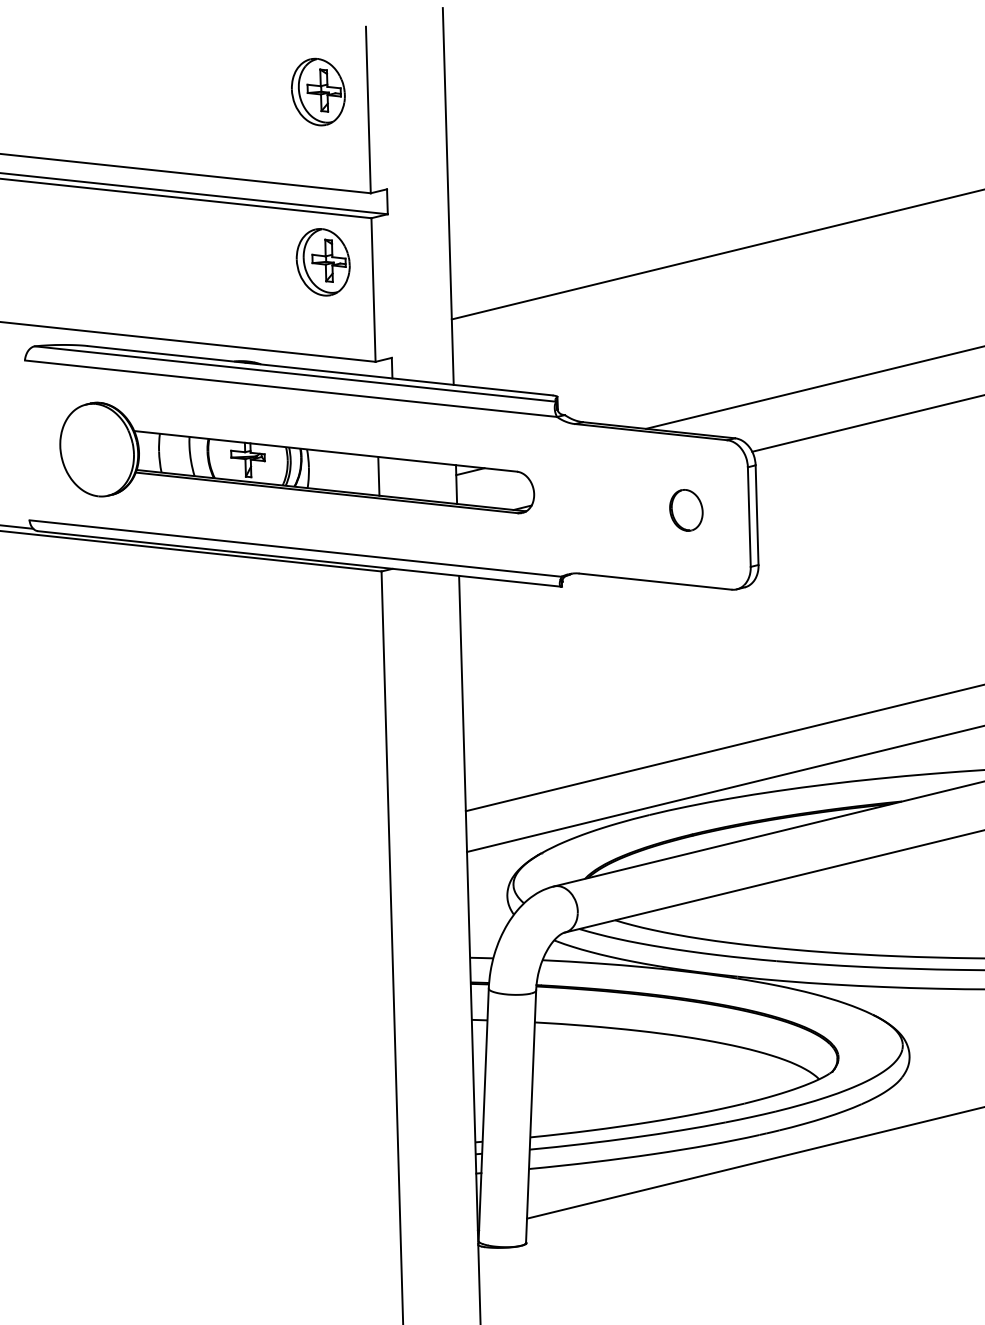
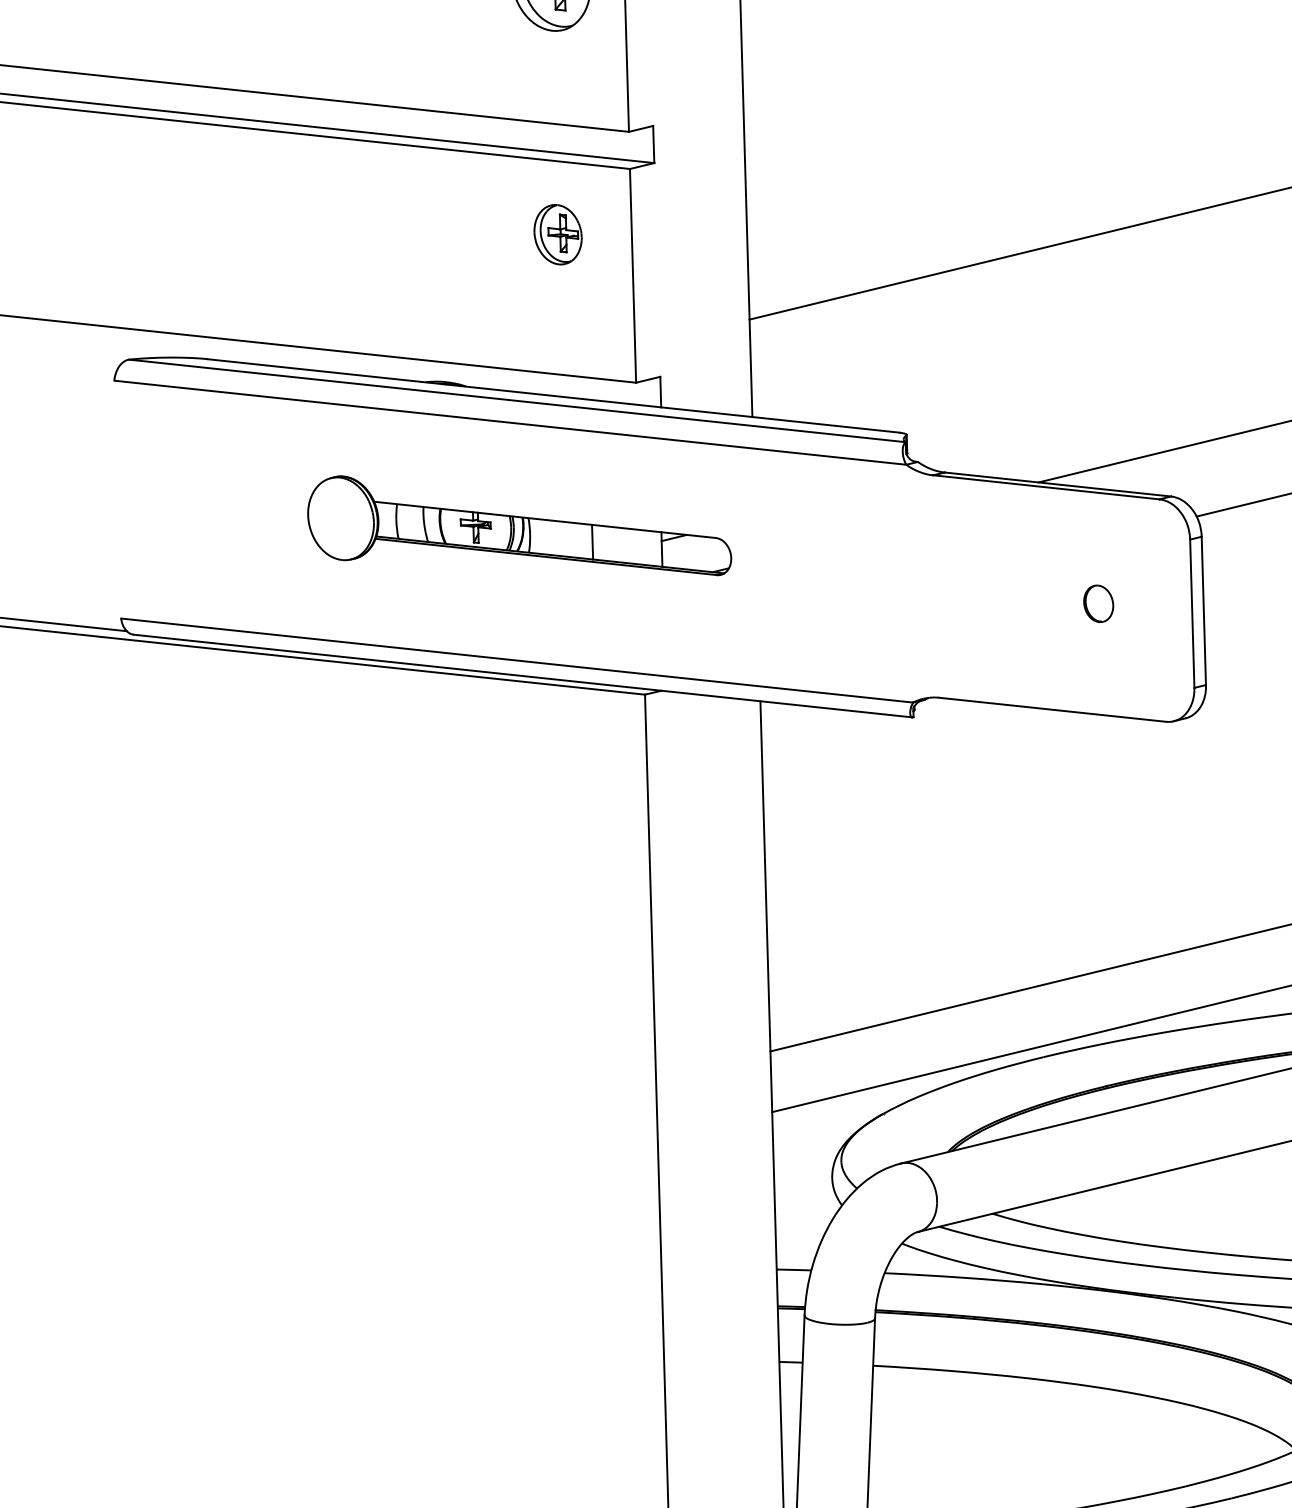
part: (322, 262) -> (557, 234), size x0.6
part: (297, 457) -> (519, 525), size x0.6
part: (686, 510) -> (1098, 603), size x0.6

